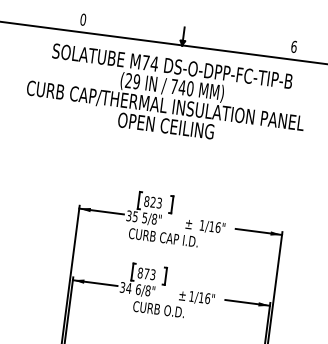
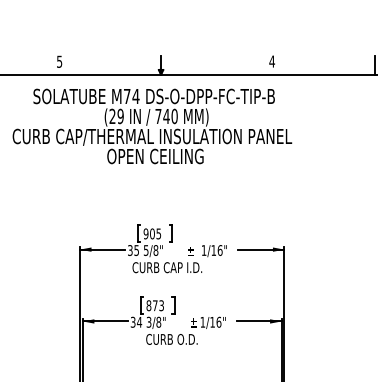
text: (83, 19) -> (59, 61), 0 -> 5
text: (294, 46) -> (272, 61), 6 -> 4
text: (153, 201) -> (152, 233), 823 -> 905
text: (137, 288) -> (148, 321), 6/8" -> 3/8"

